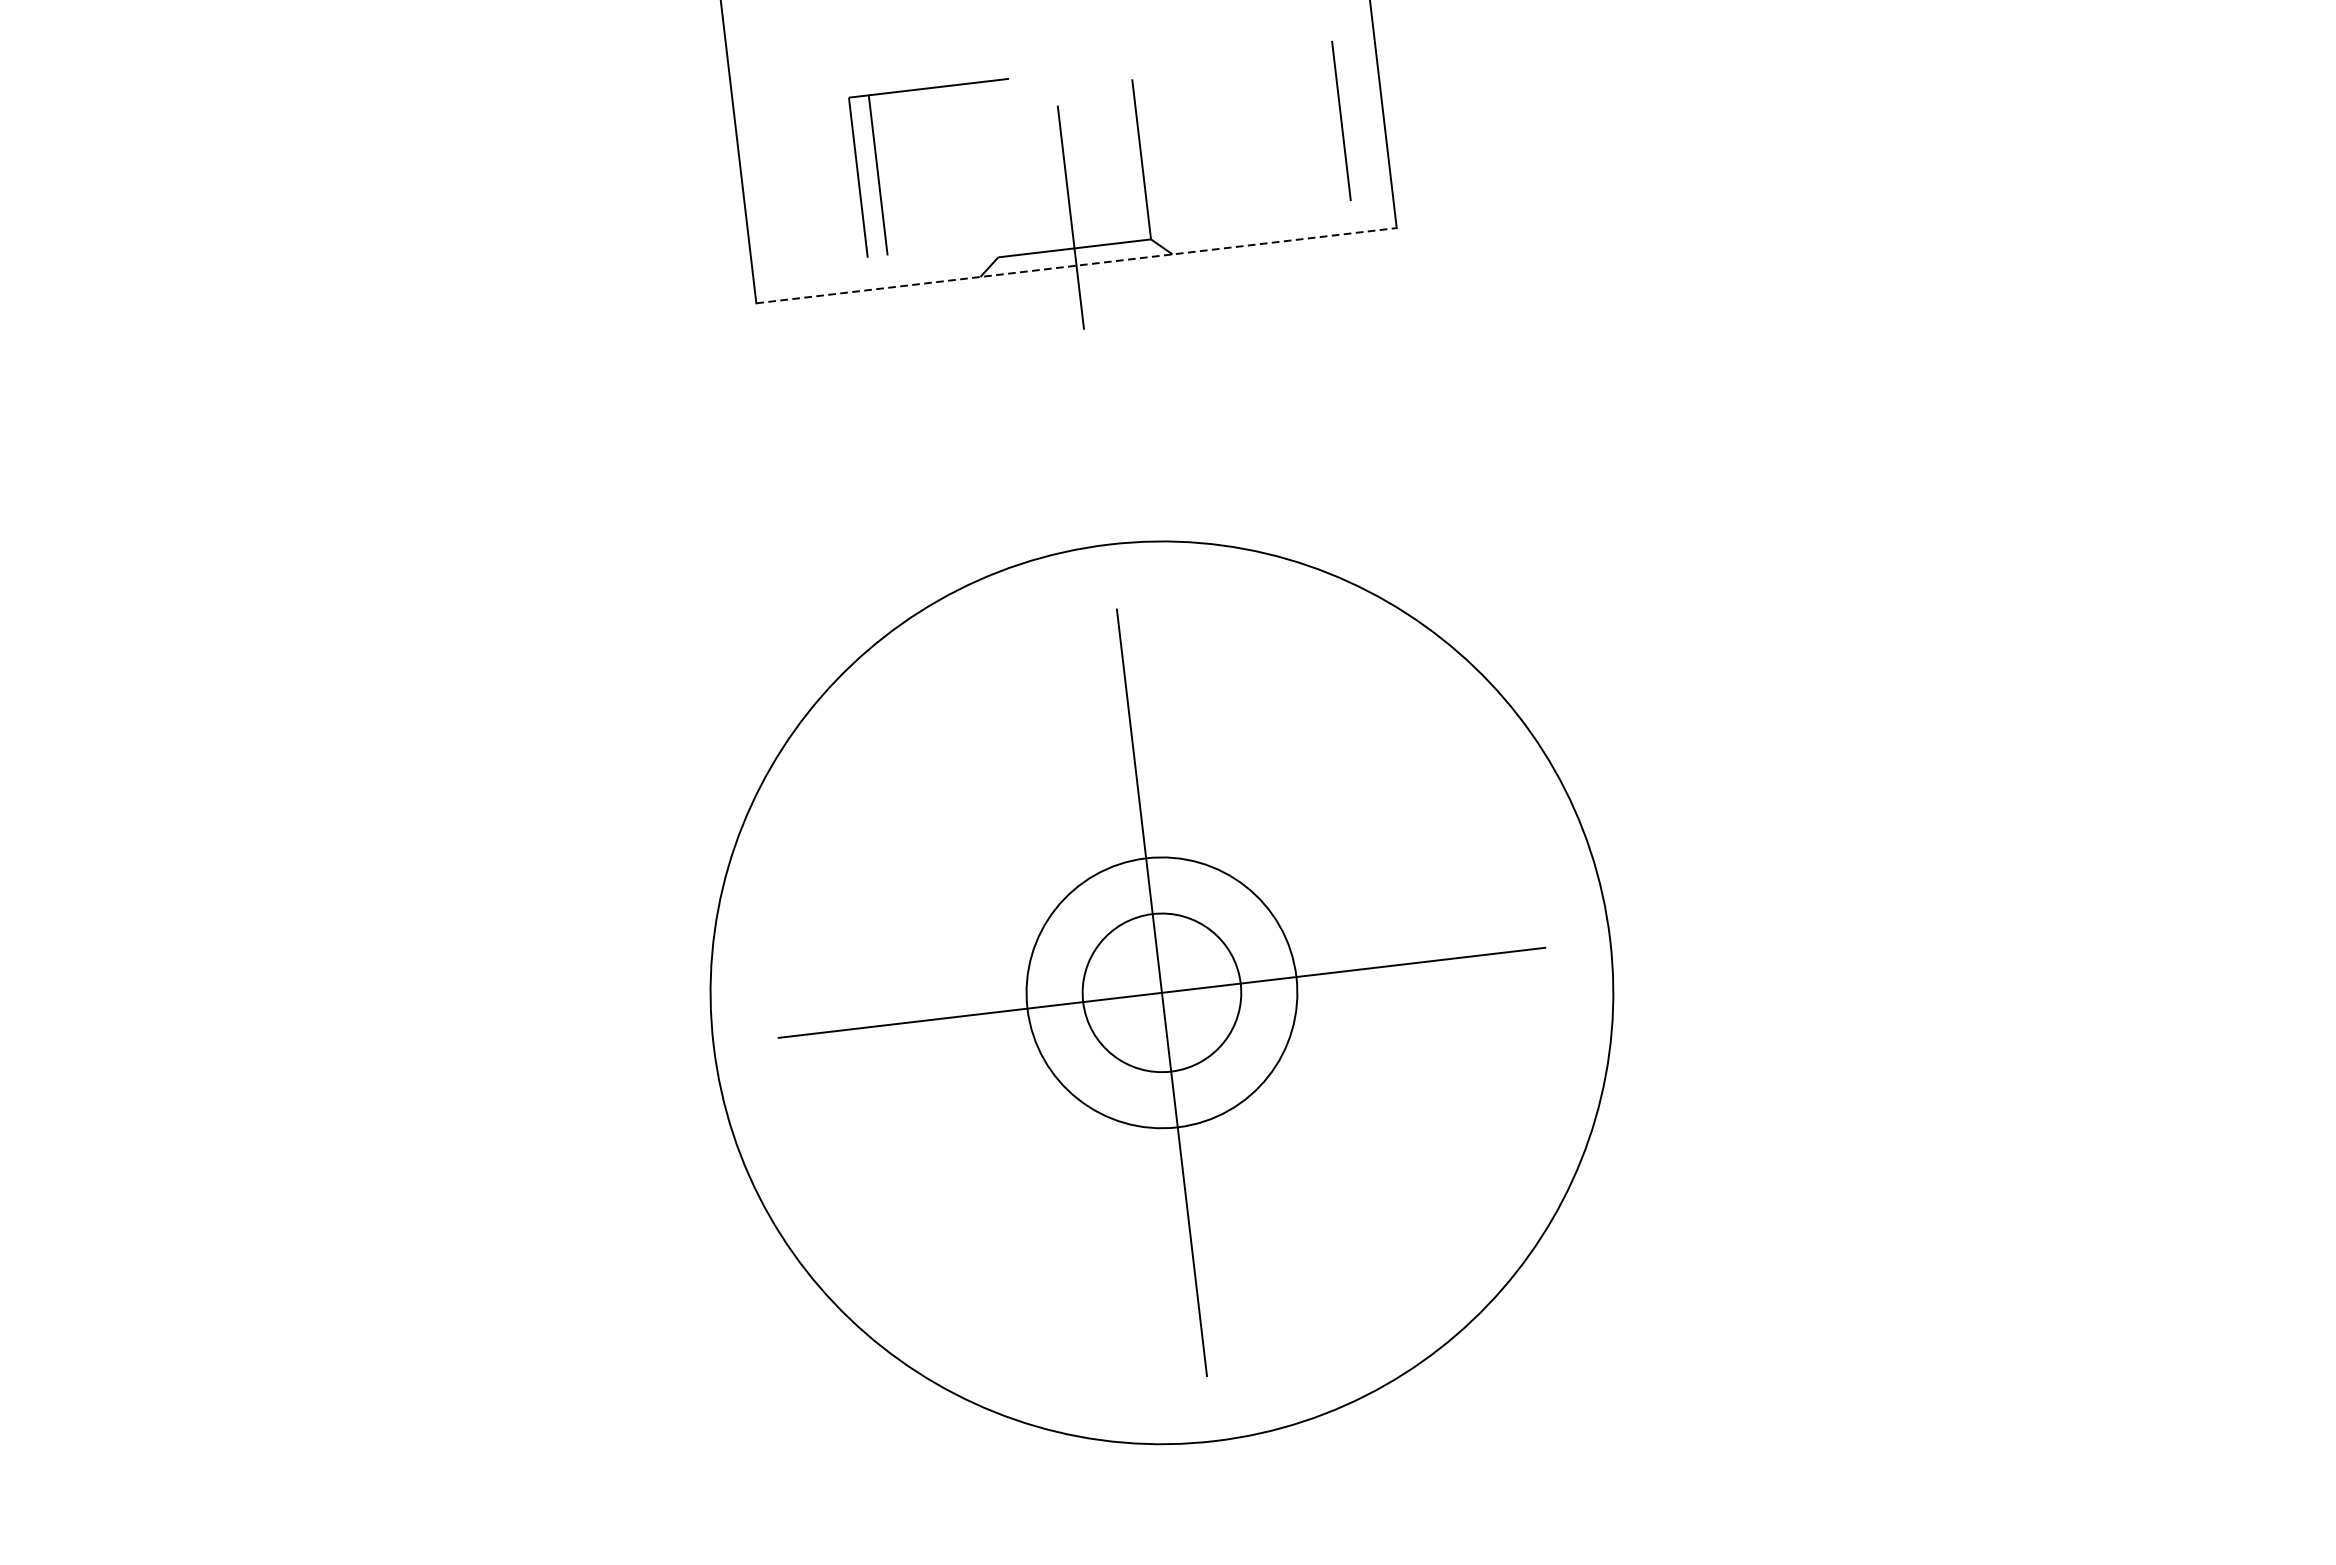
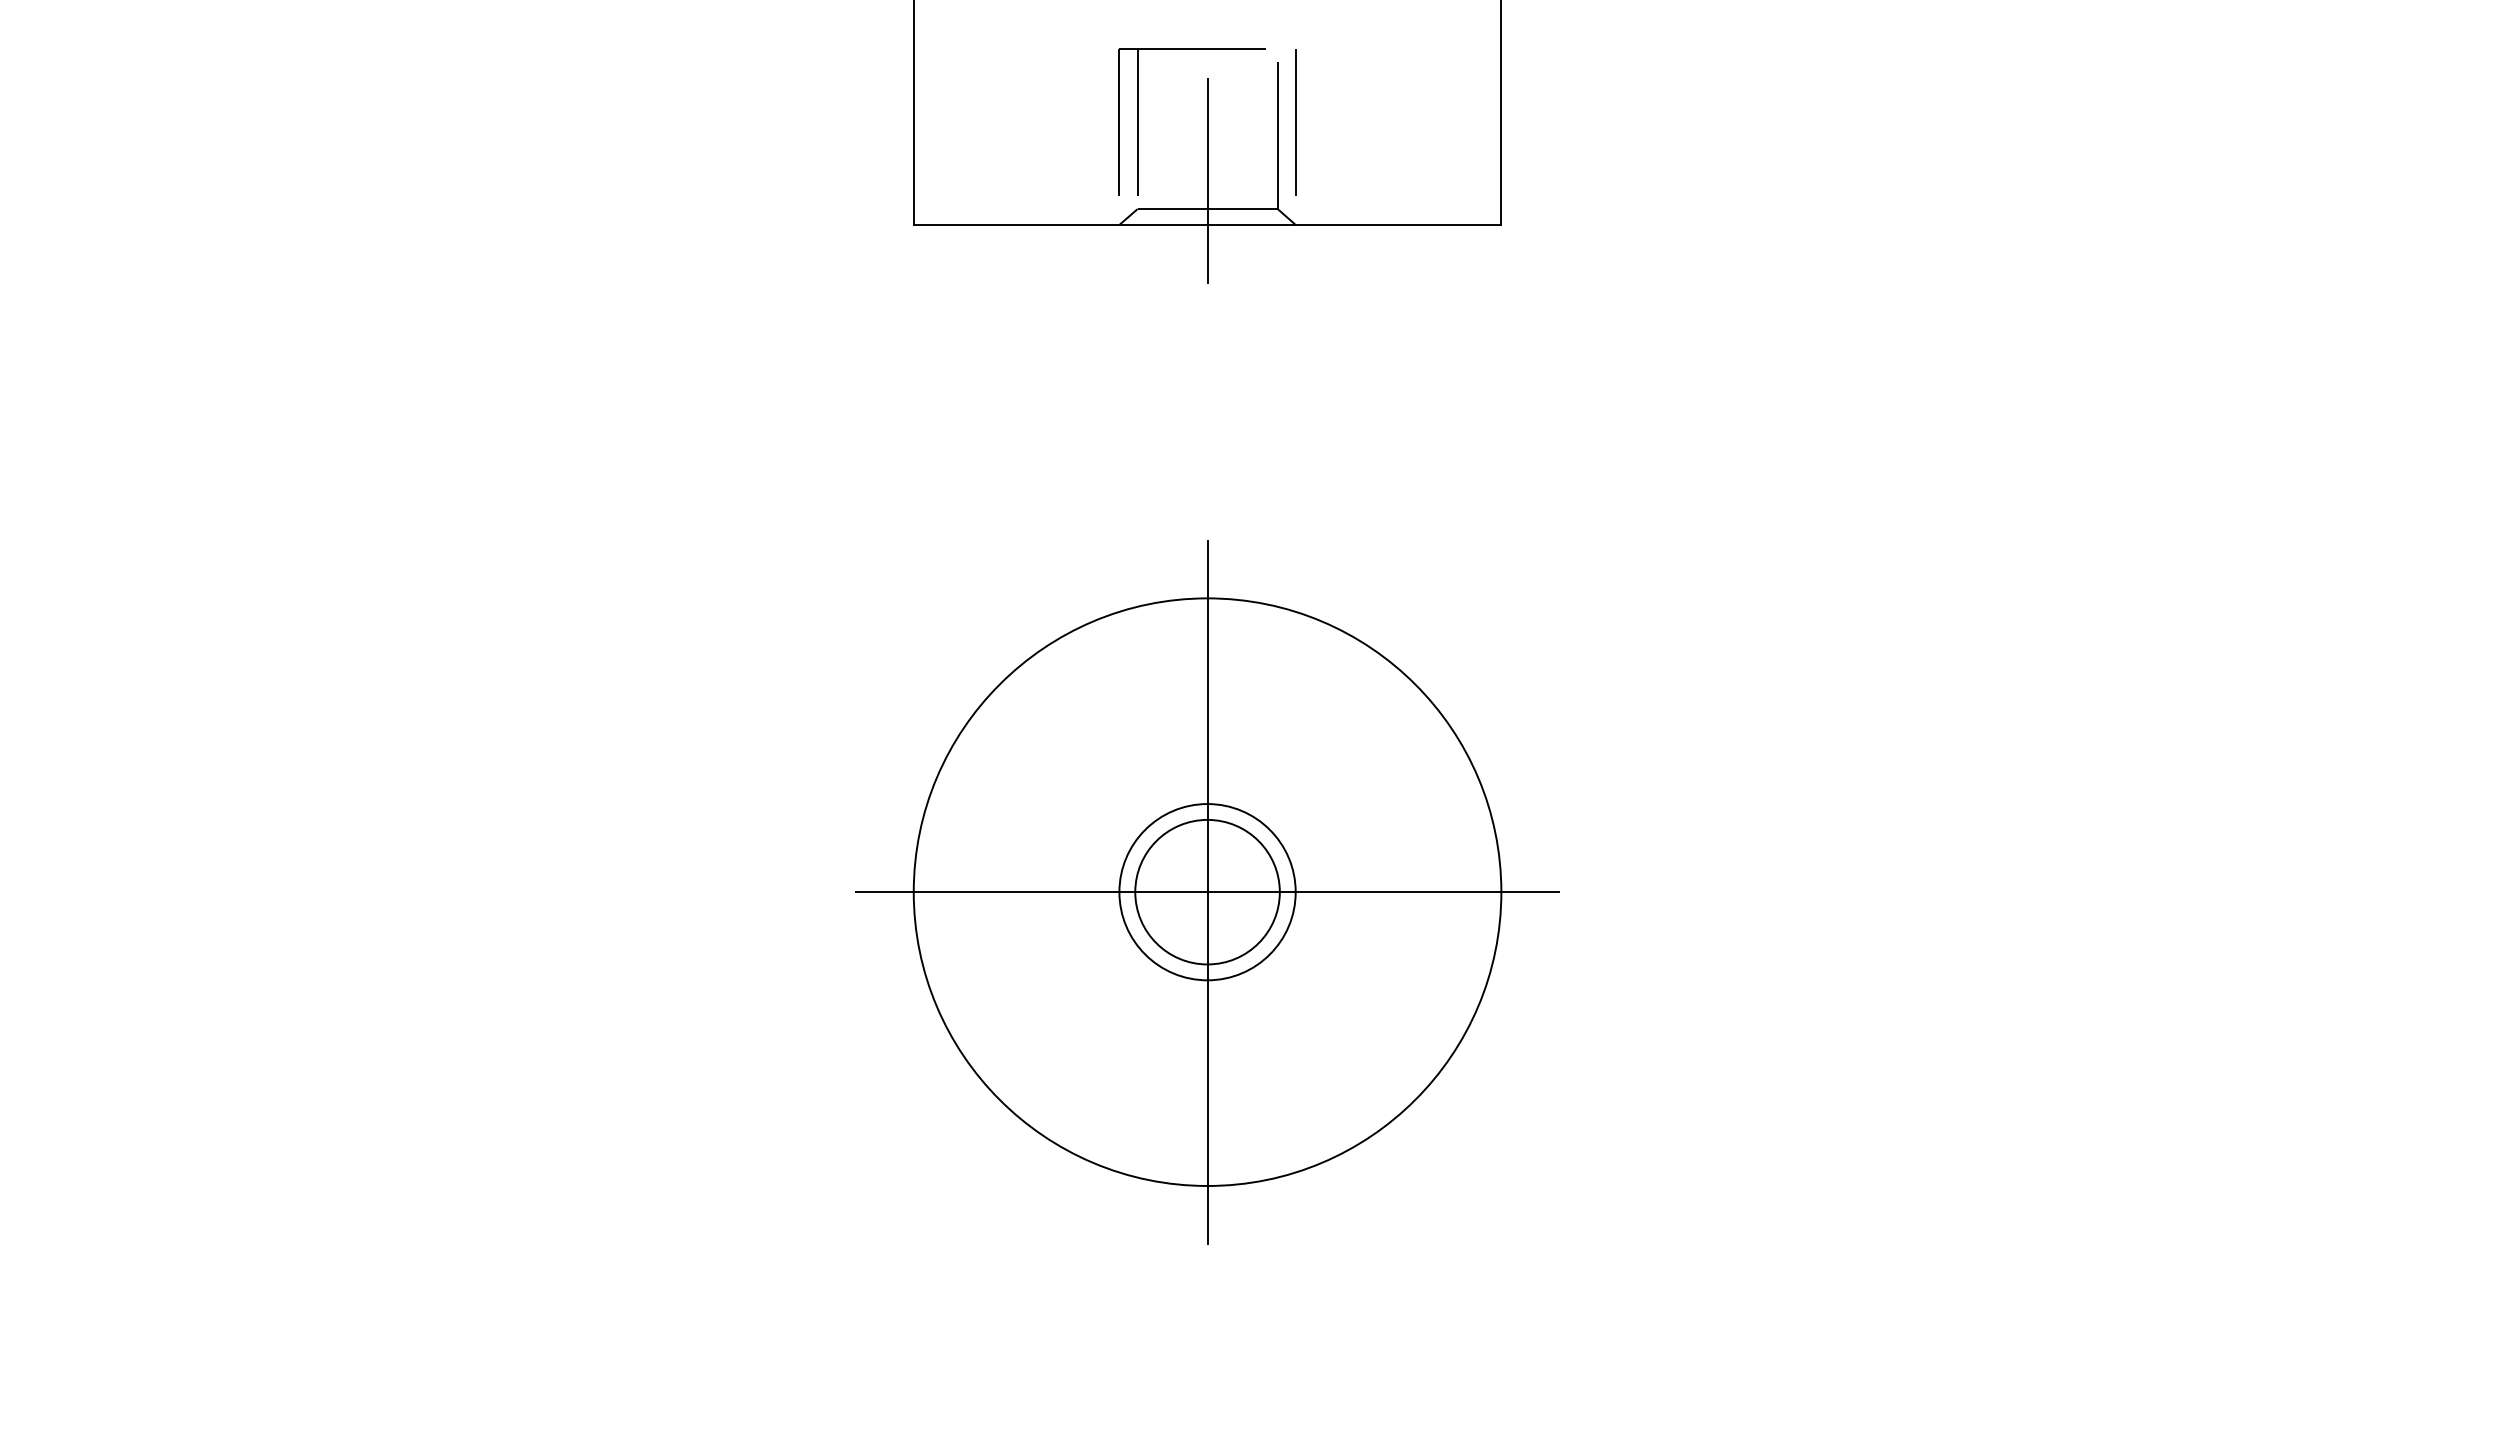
line: (1341, 121) -> (1295, 122), moved
part: (879, 174) -> (1138, 121), moved
line: (1076, 265) -> (1207, 224), dashed -> solid
circle: (1161, 992) -> (1207, 891), size x0.71
circle: (1161, 993) -> (1207, 892), size x0.71

